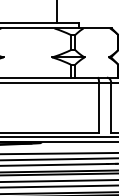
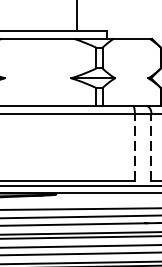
line: (99, 108) -> (135, 147), solid -> dashed
line: (111, 108) -> (151, 147), solid -> dashed

